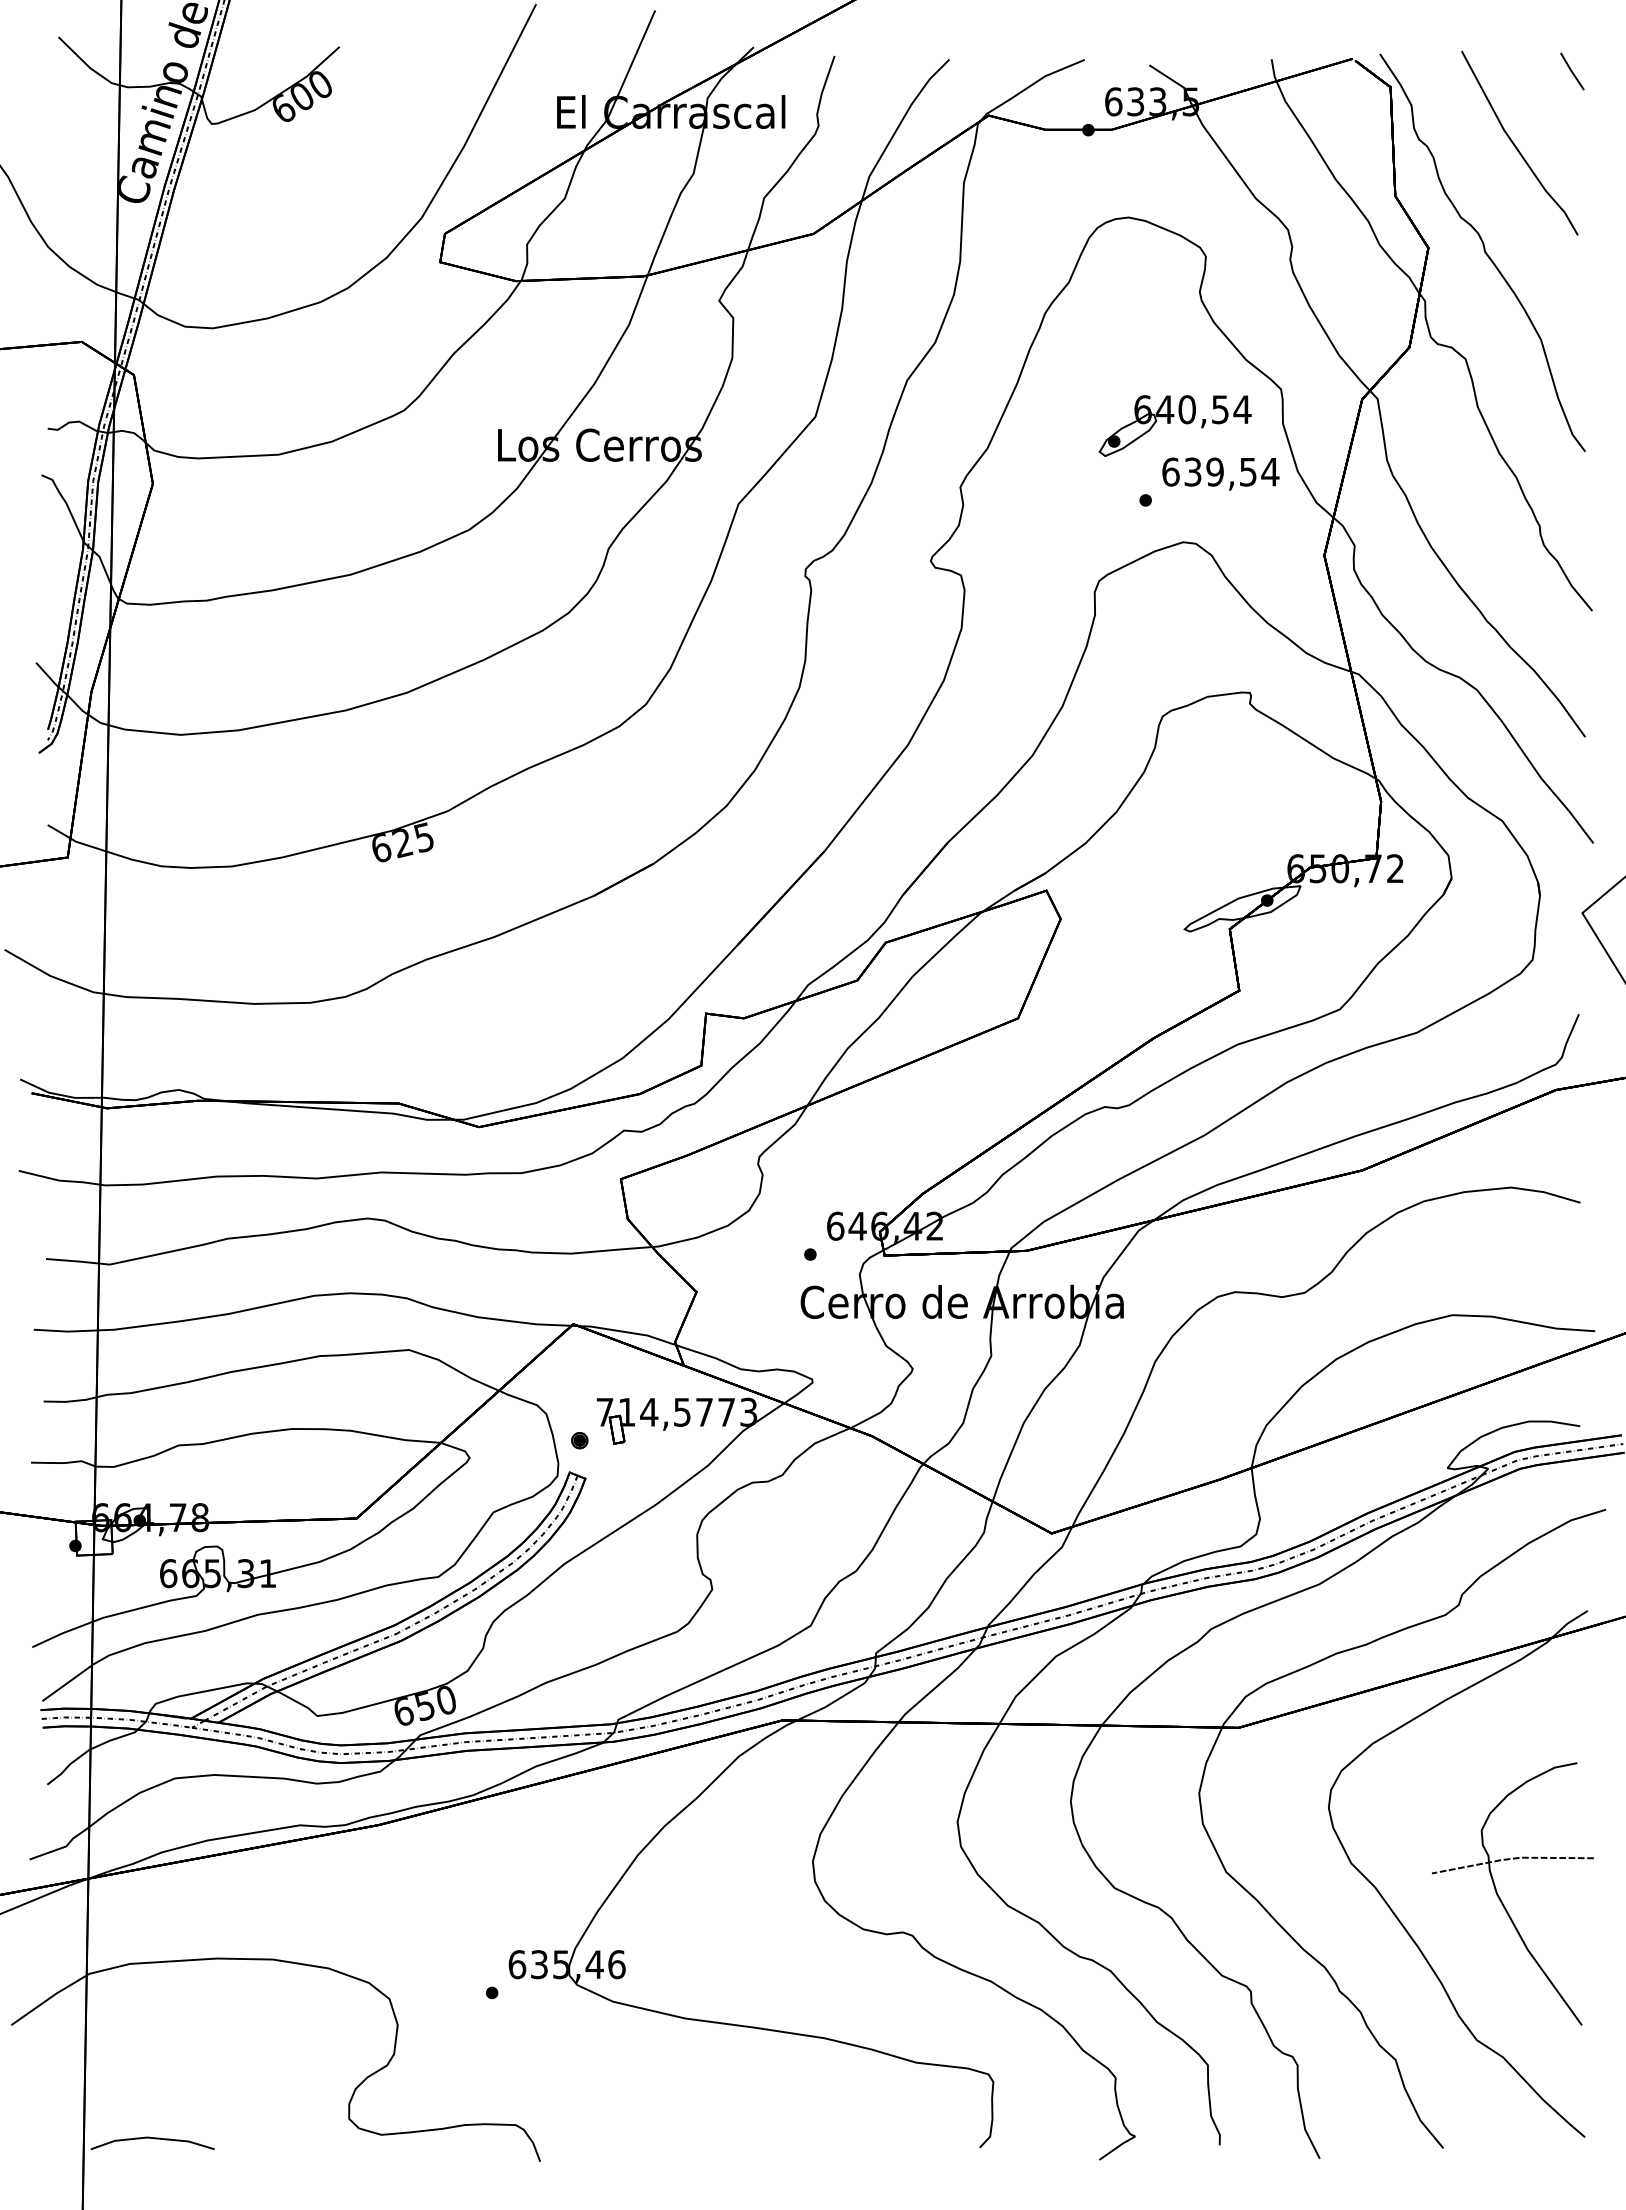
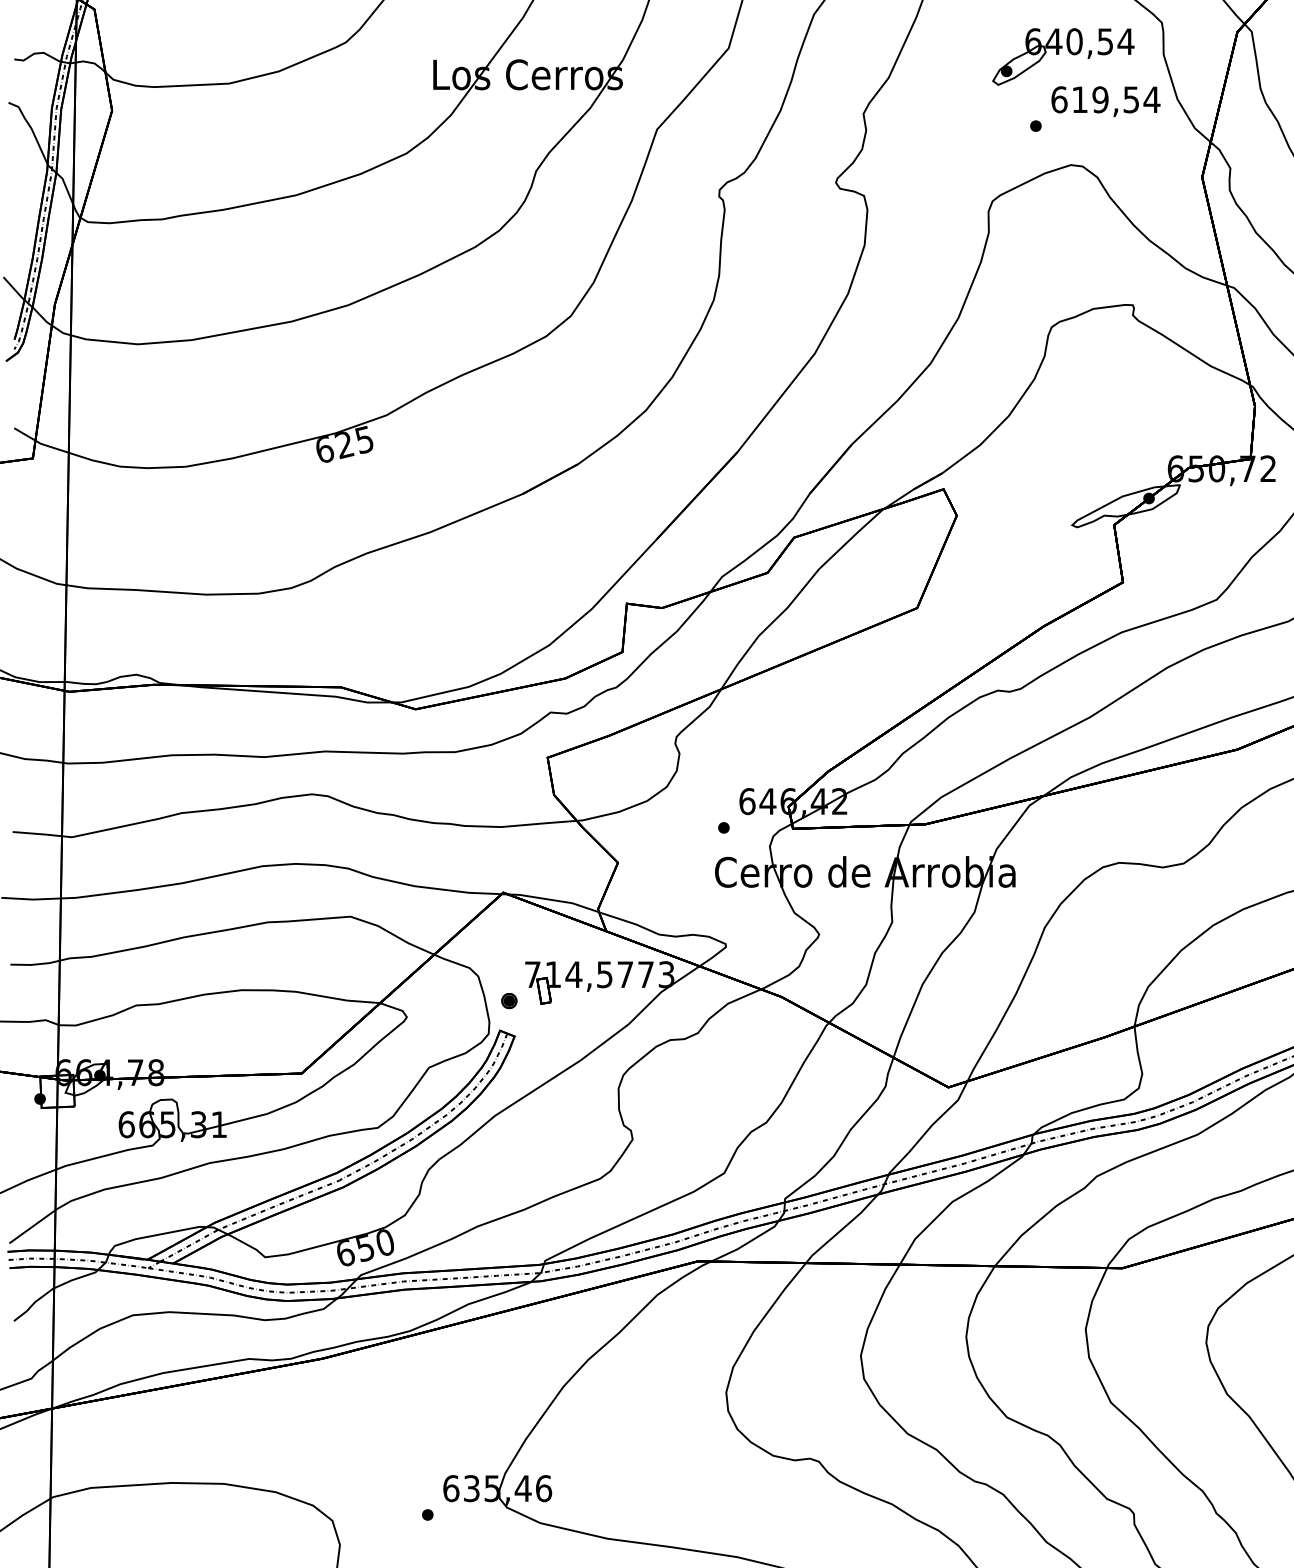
text: (1192, 471) -> (1079, 99), 639,54 -> 619,54

